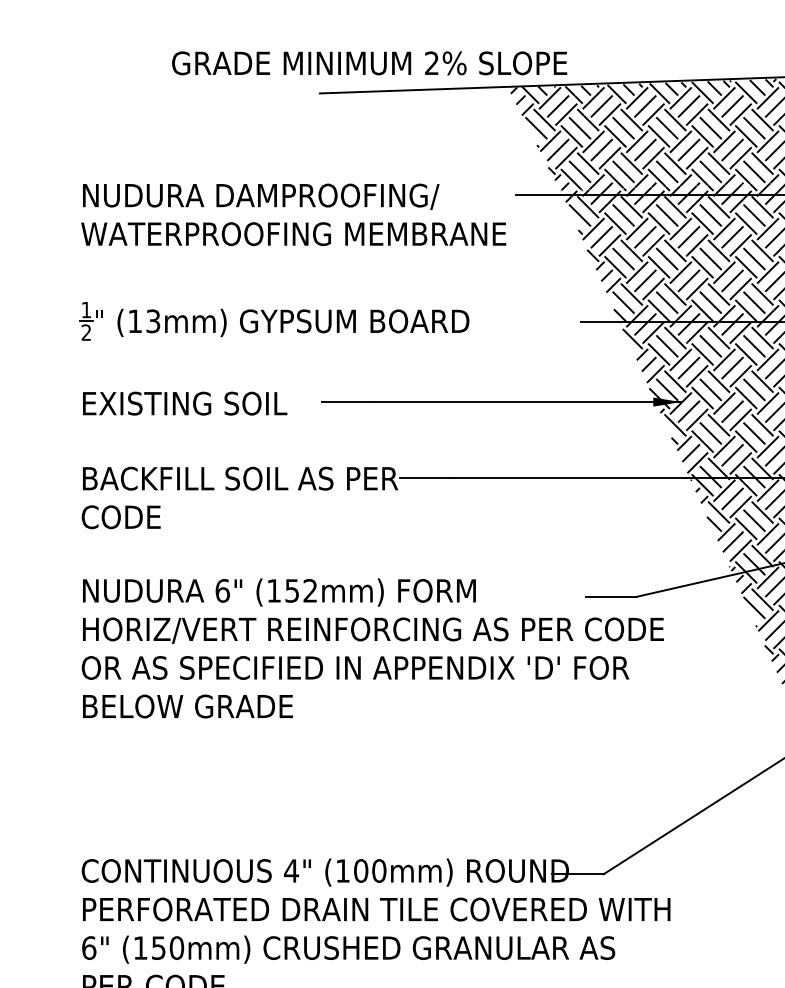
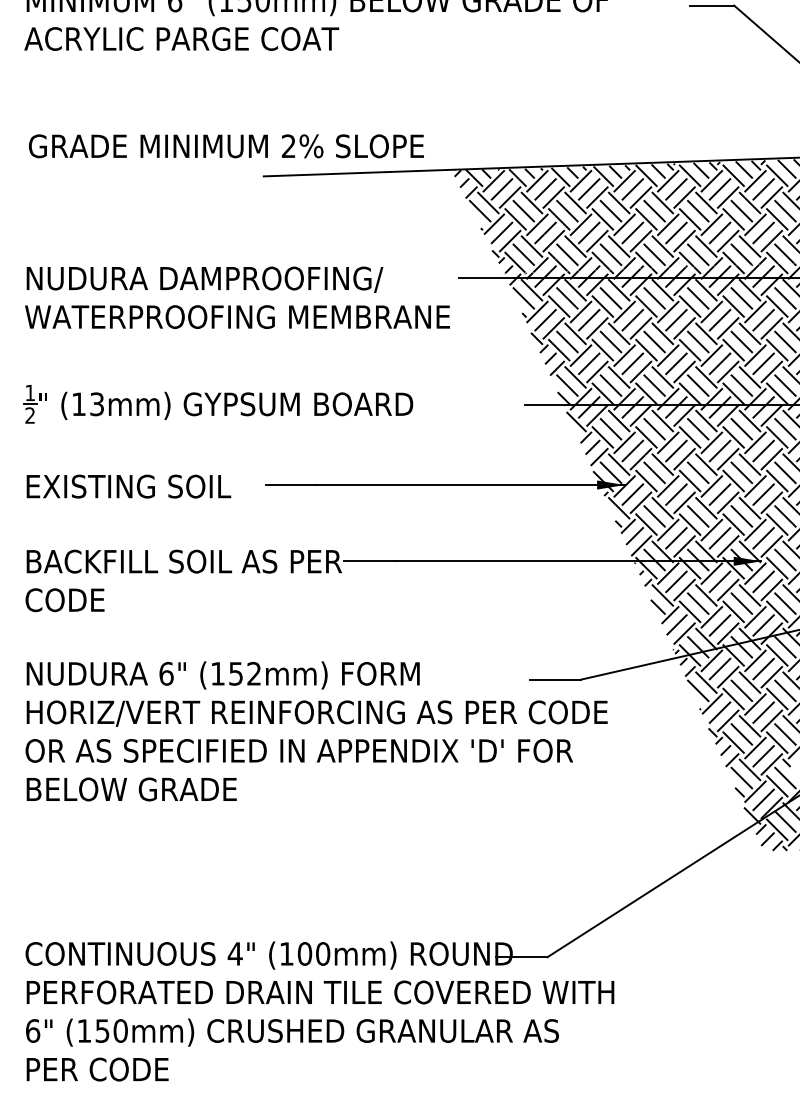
text: (368, 63) -> (225, 146), moved

